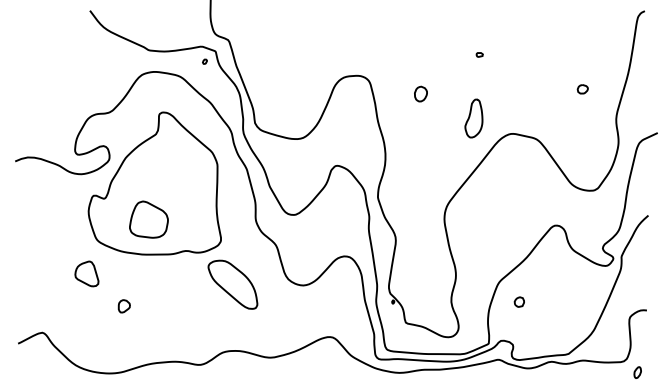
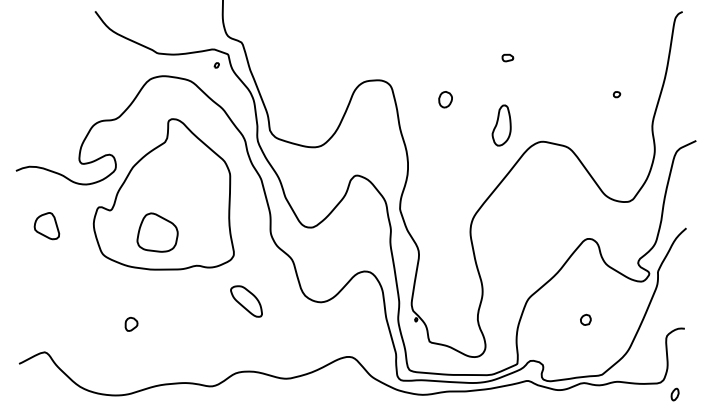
part: (479, 55) -> (507, 58), size x1.6
part: (582, 89) -> (616, 94), size x0.6
part: (86, 274) -> (46, 226), moved
part: (232, 284) -> (246, 301), size x0.6
part: (519, 301) -> (585, 319), moved

